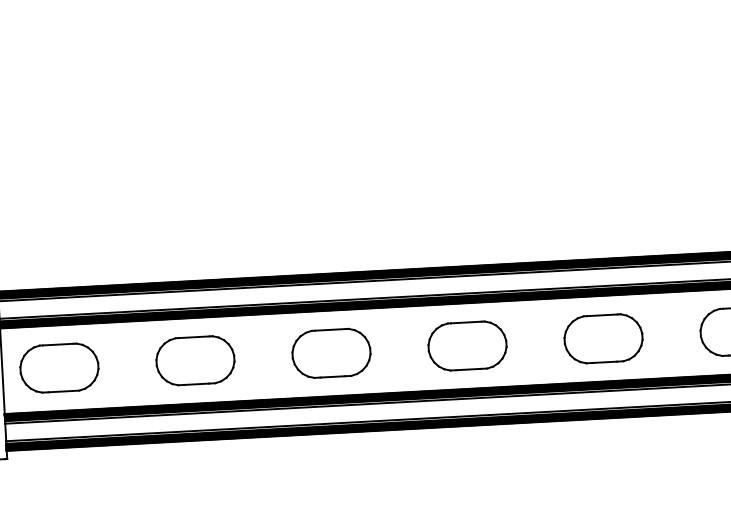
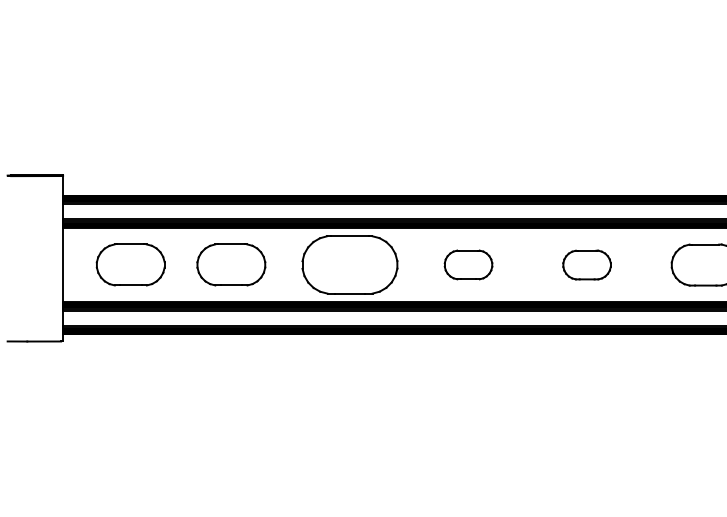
part: (602, 338) -> (586, 264), size x0.7
part: (467, 345) -> (468, 264), size x0.7
part: (330, 352) -> (349, 264), size x1.4
part: (59, 367) -> (130, 264), moved

